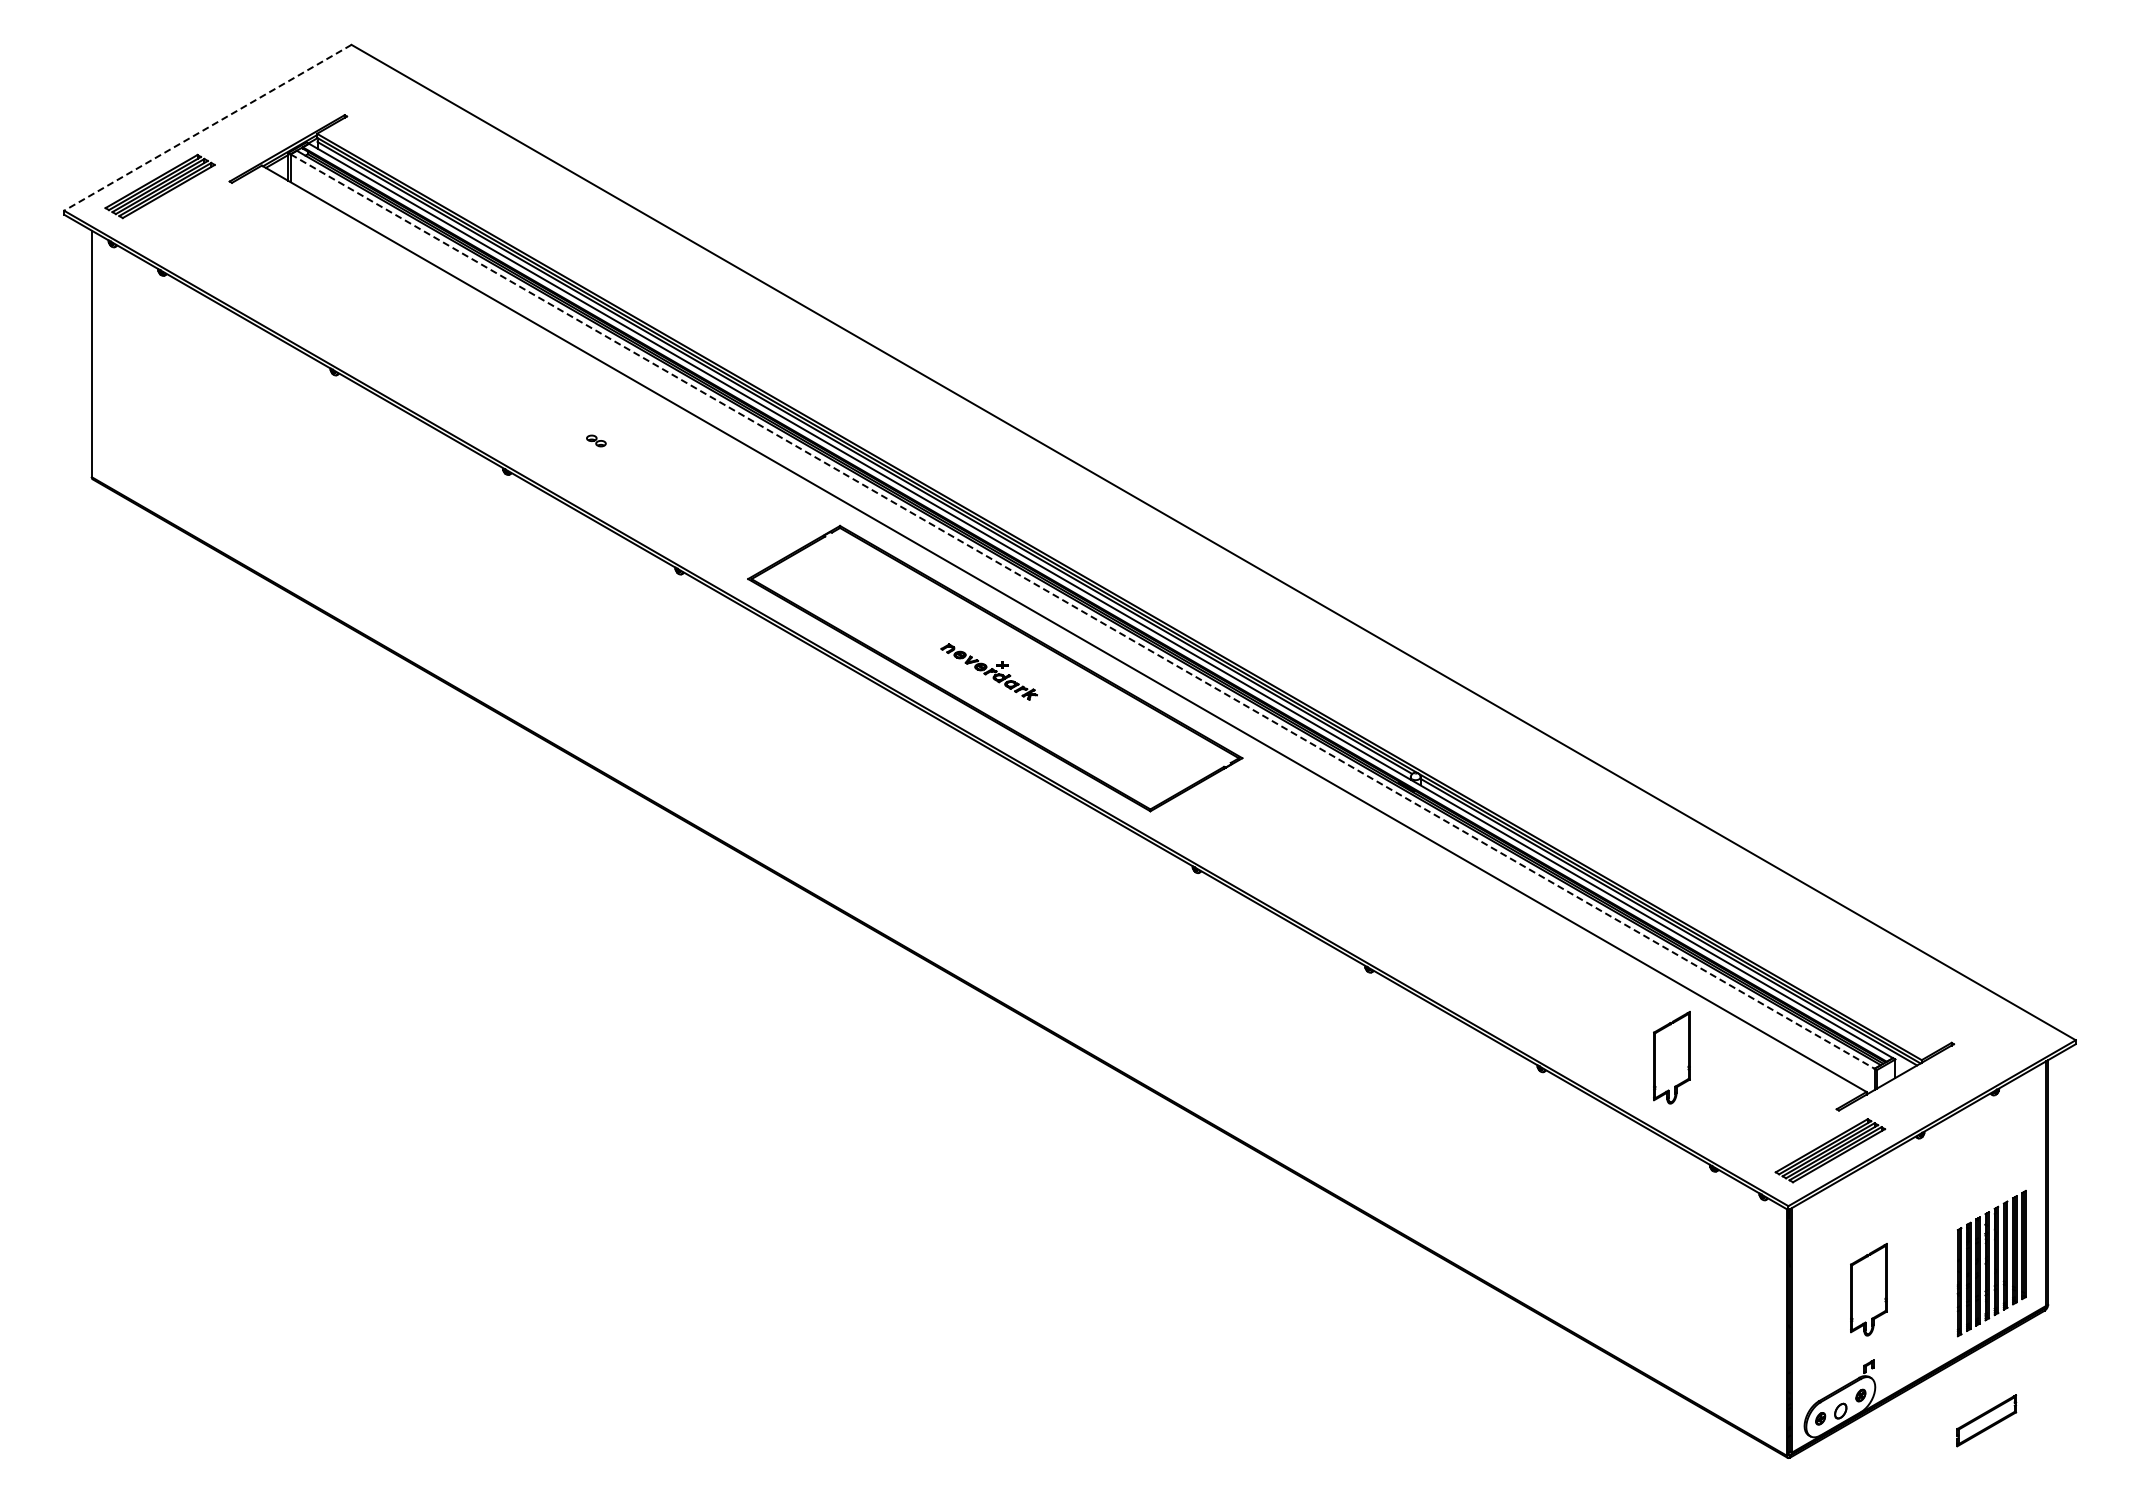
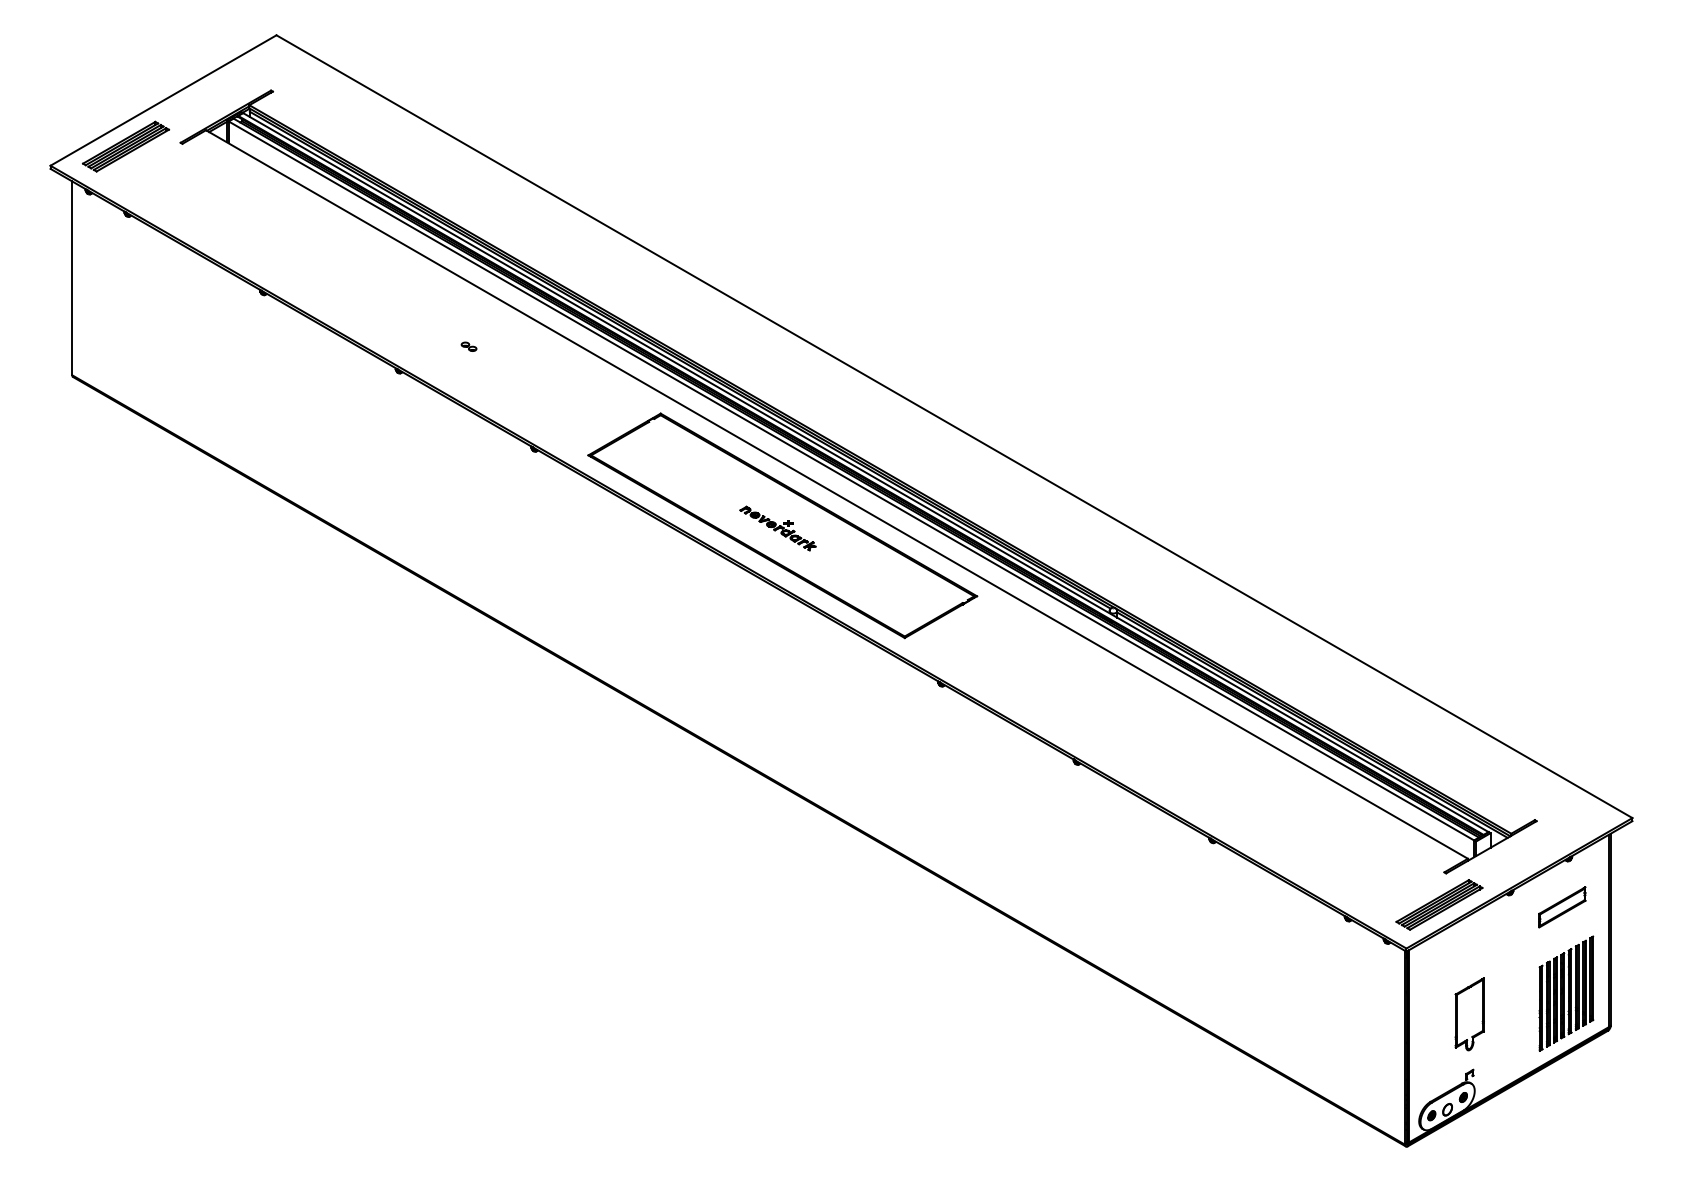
line: (207, 127) -> (163, 100), dashed -> solid
line: (1083, 611) -> (852, 480), dashed -> solid
part: (1671, 1057) -> (1314, 831), removed
part: (1986, 1420) -> (1562, 907), moved

